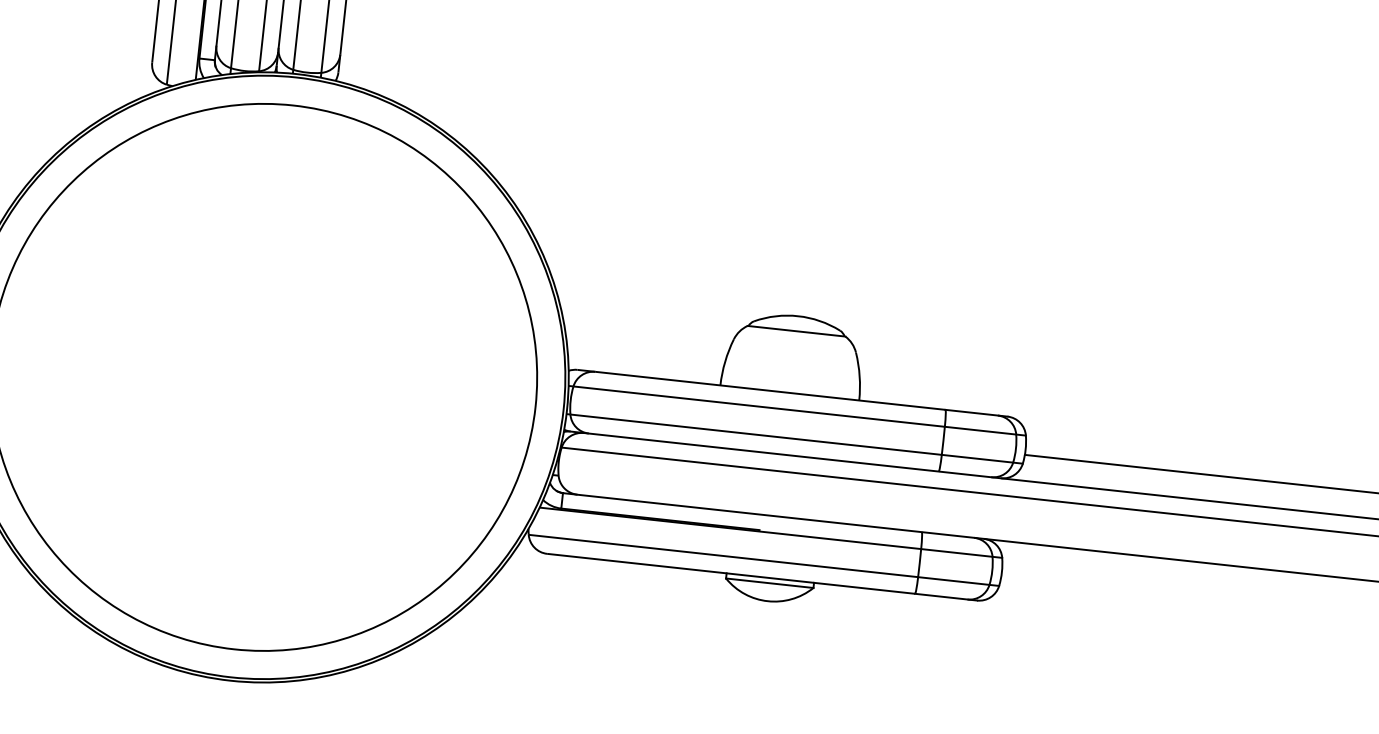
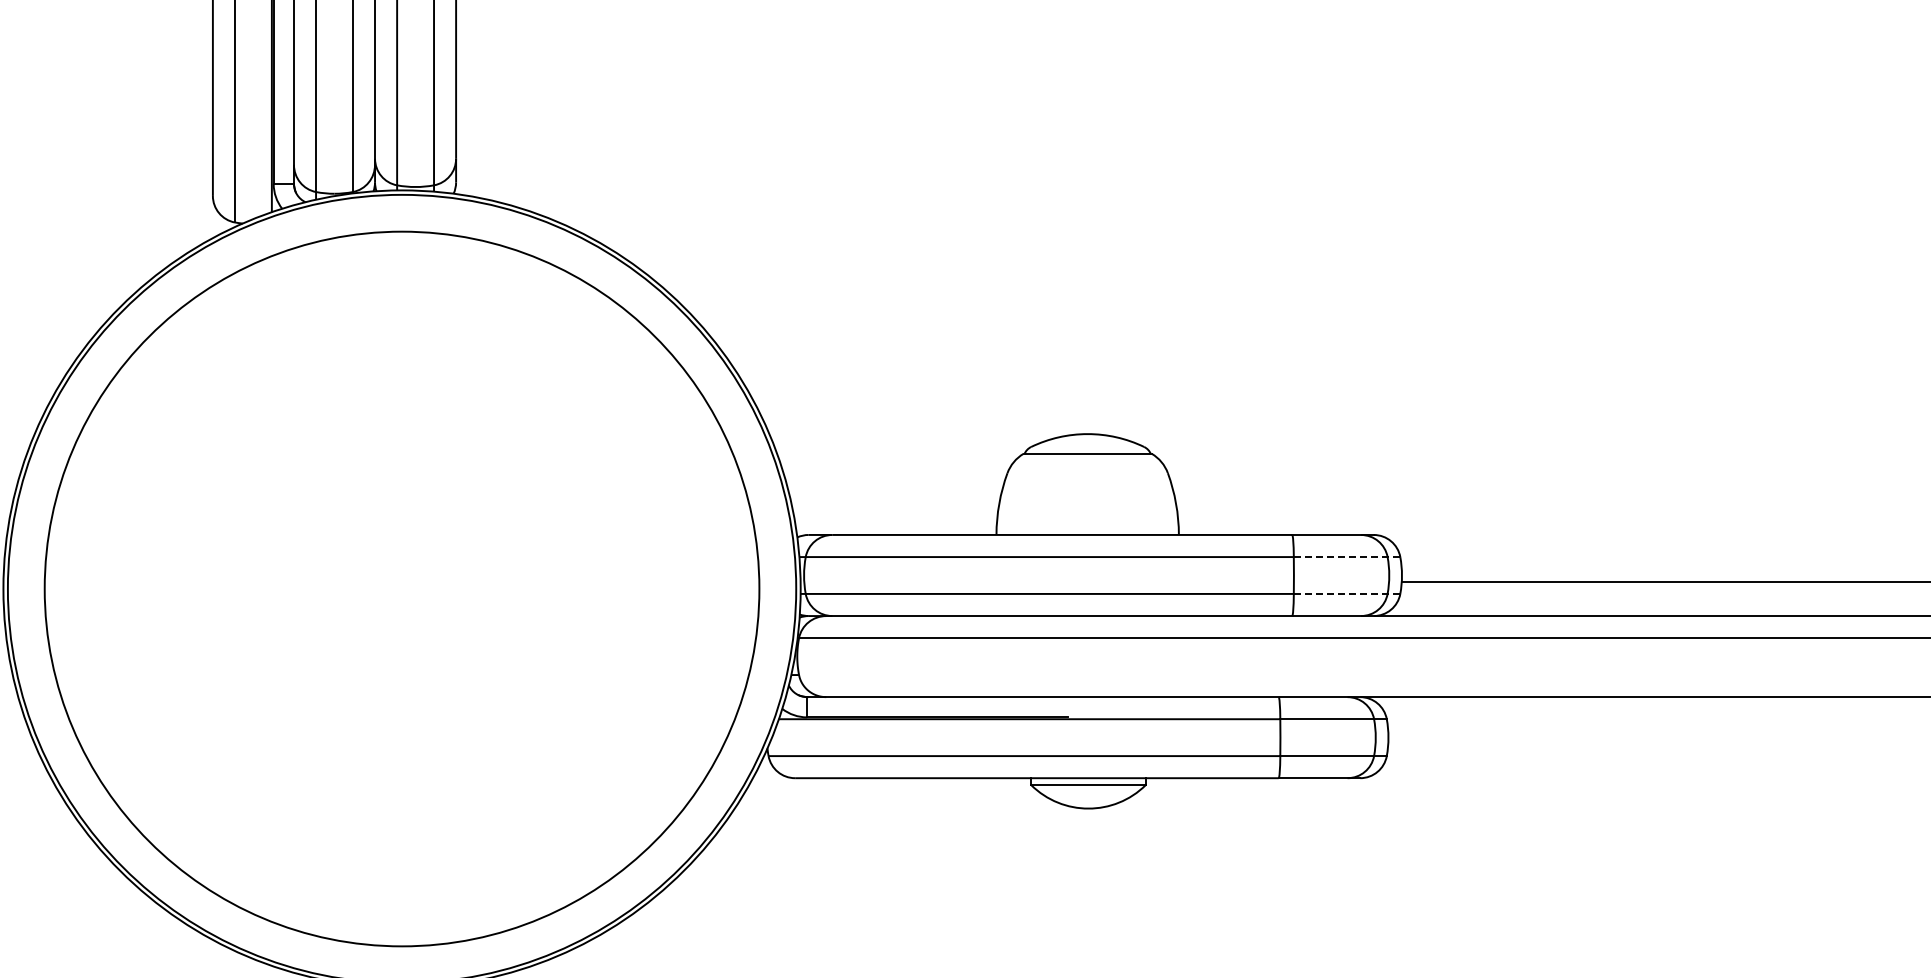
line: (984, 431) -> (1346, 557), solid -> dashed
line: (981, 458) -> (1346, 593), solid -> dashed

